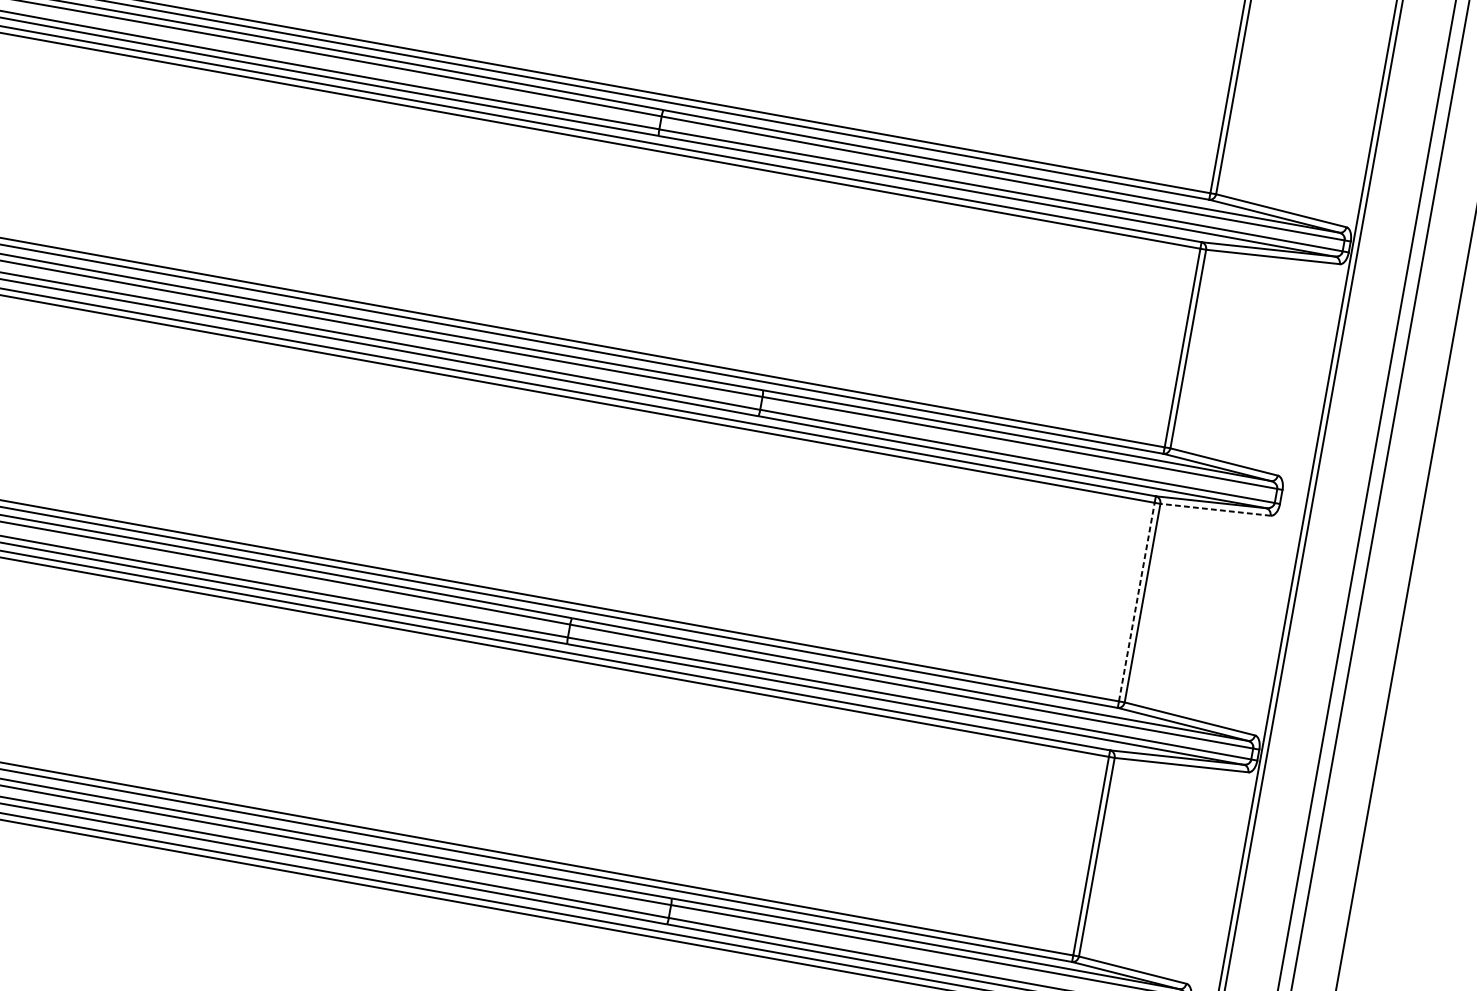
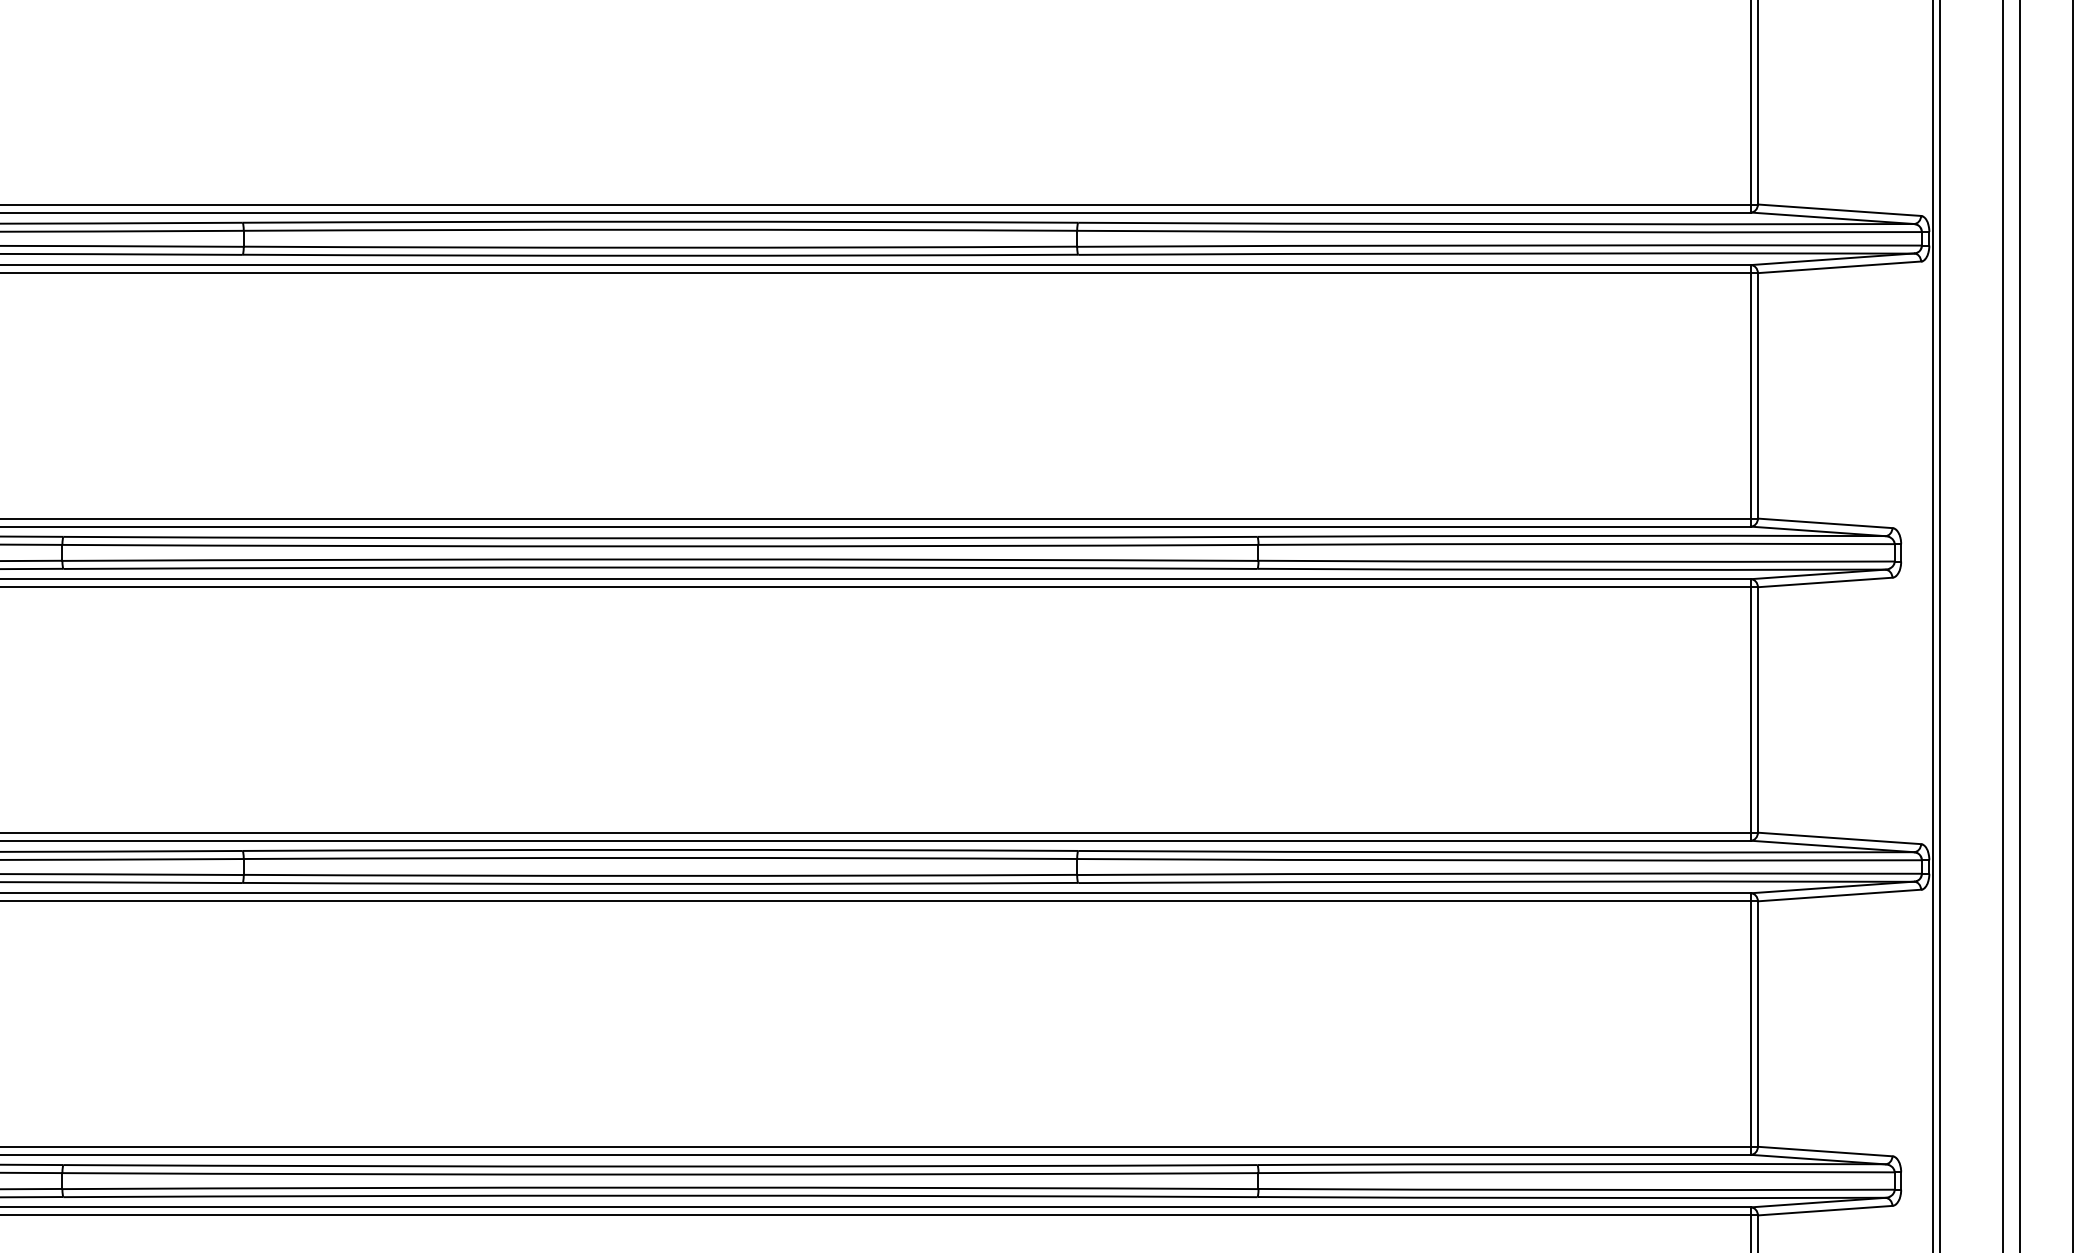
line: (1214, 509) -> (1824, 582), dashed -> solid
line: (1136, 601) -> (1750, 709), dashed -> solid

